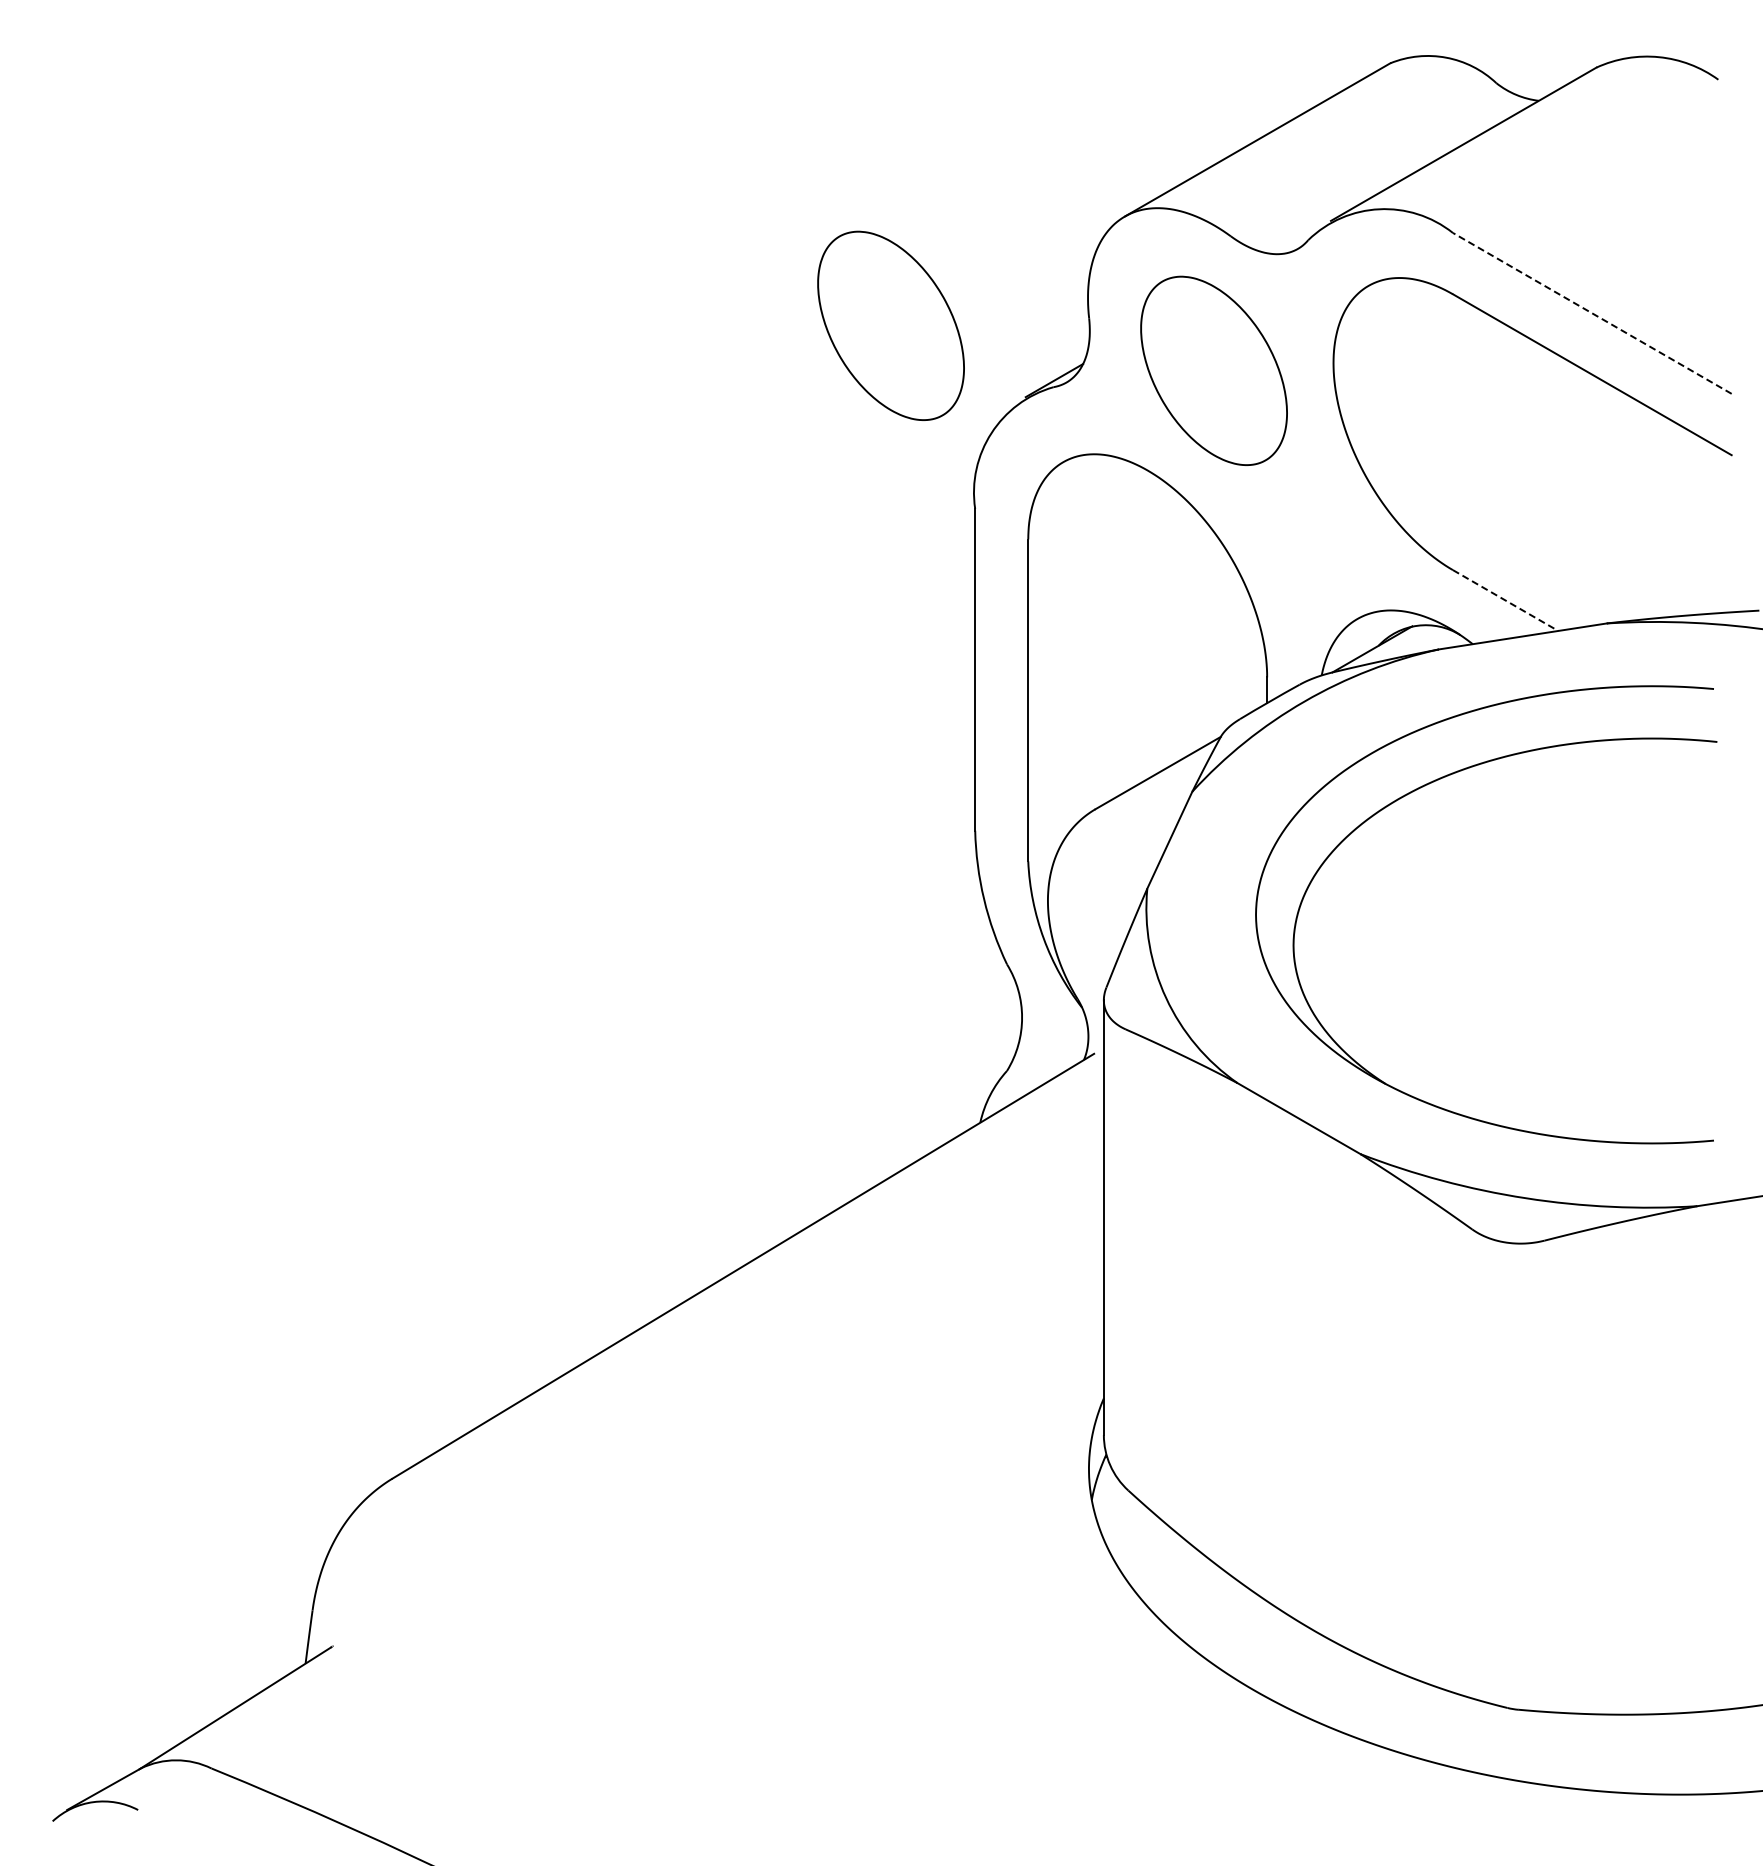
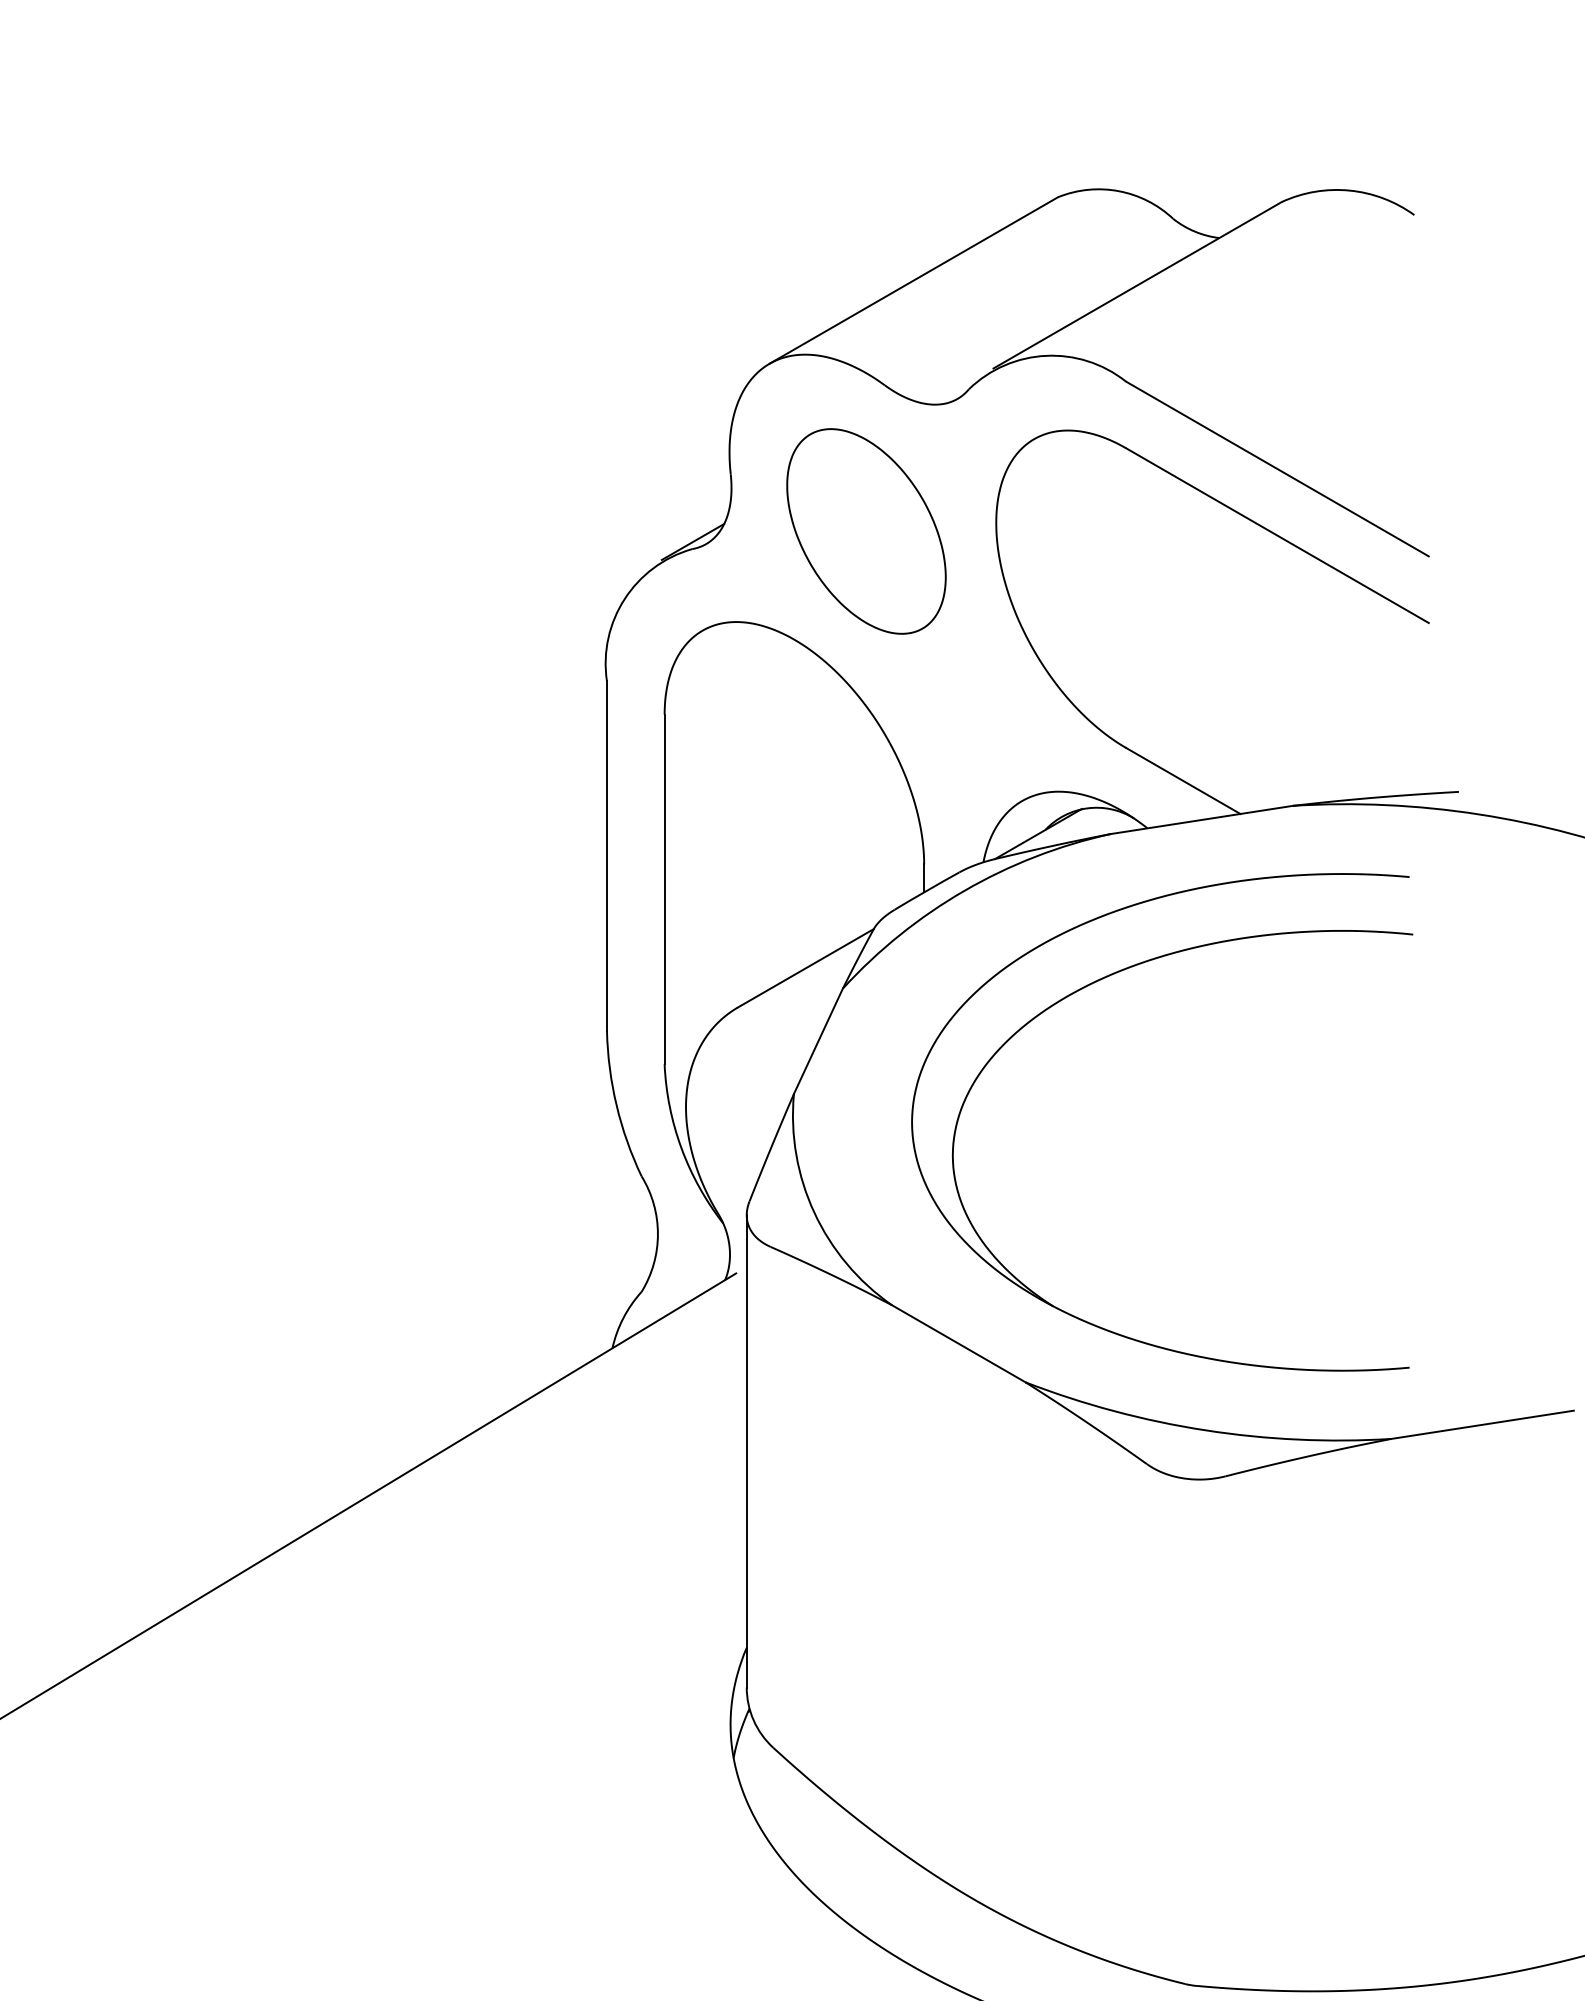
line: (1592, 313) -> (1277, 469), dashed -> solid
part: (890, 325) -> (514, 482), removed
line: (1505, 600) -> (1183, 780), dashed -> solid

